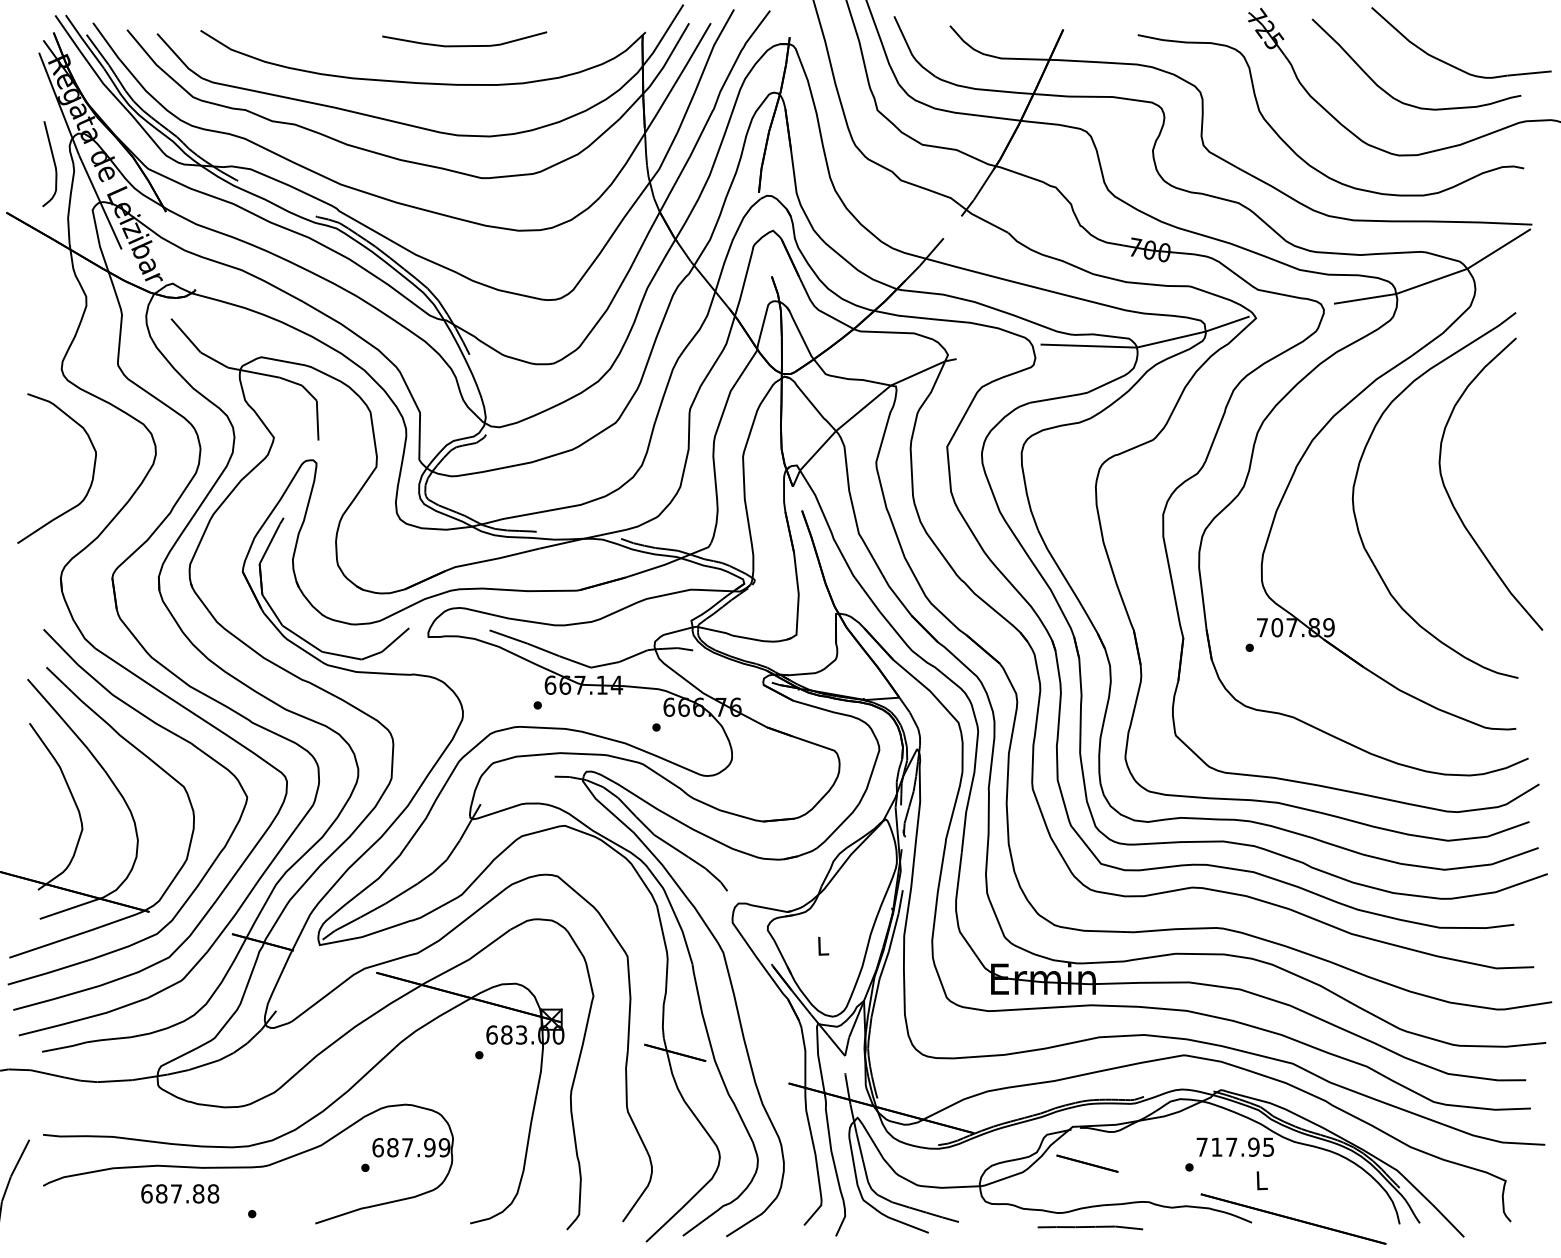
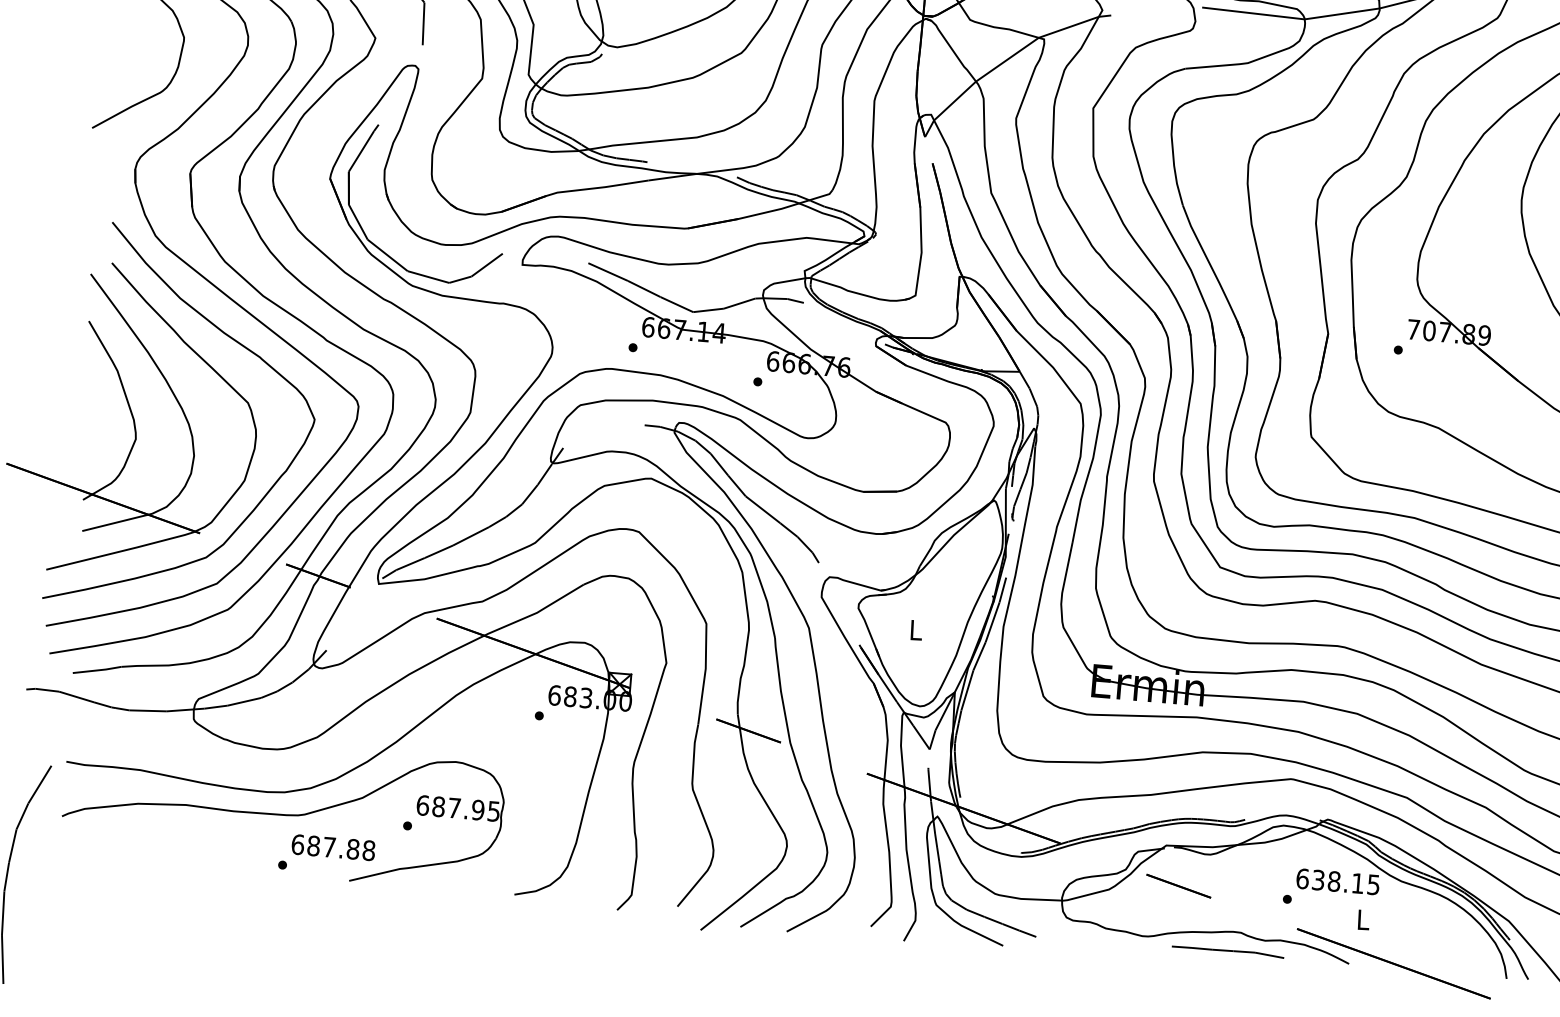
text: (1227, 1146) -> (1329, 880), 717.95 -> 638.15
text: (444, 1147) -> (493, 811), 687.99 -> 687.95
text: (180, 1193) -> (333, 847), moved
curve: (1090, 1227) -> (1228, 951), moved

